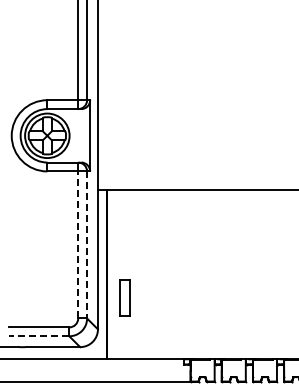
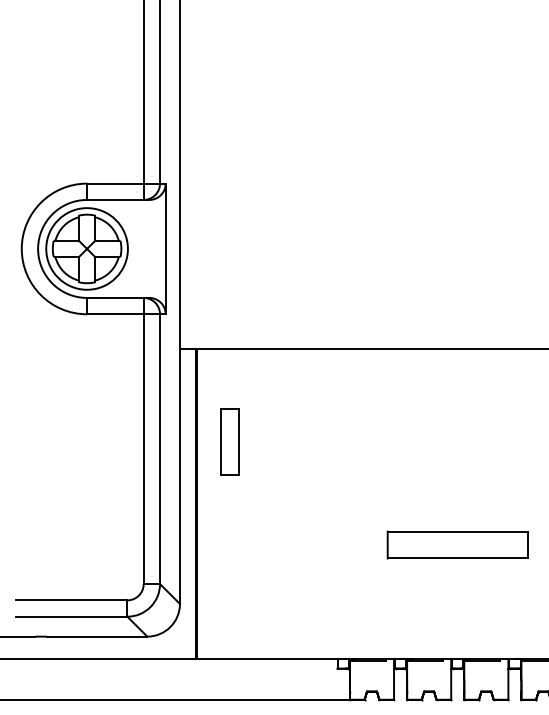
line: (78, 244) -> (144, 448), dashed -> solid
line: (87, 244) -> (160, 448), dashed -> solid
part: (124, 297) -> (228, 440), moved
part: (249, 297) -> (457, 545), added
line: (38, 336) -> (70, 617), dashed -> solid

